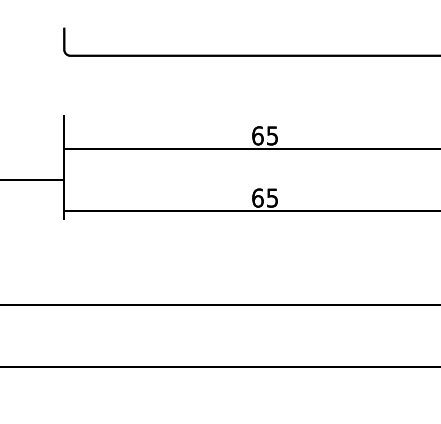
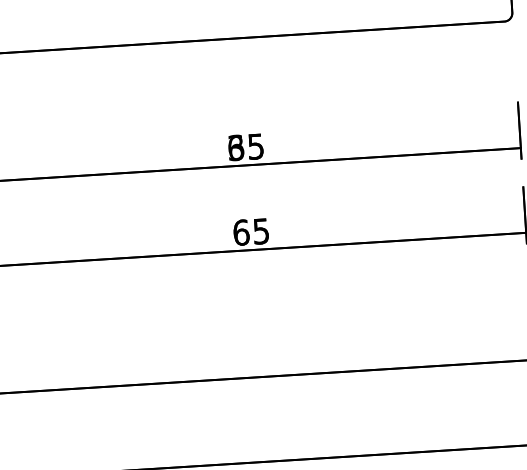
text: (257, 135) -> (235, 147), 65 -> 35

